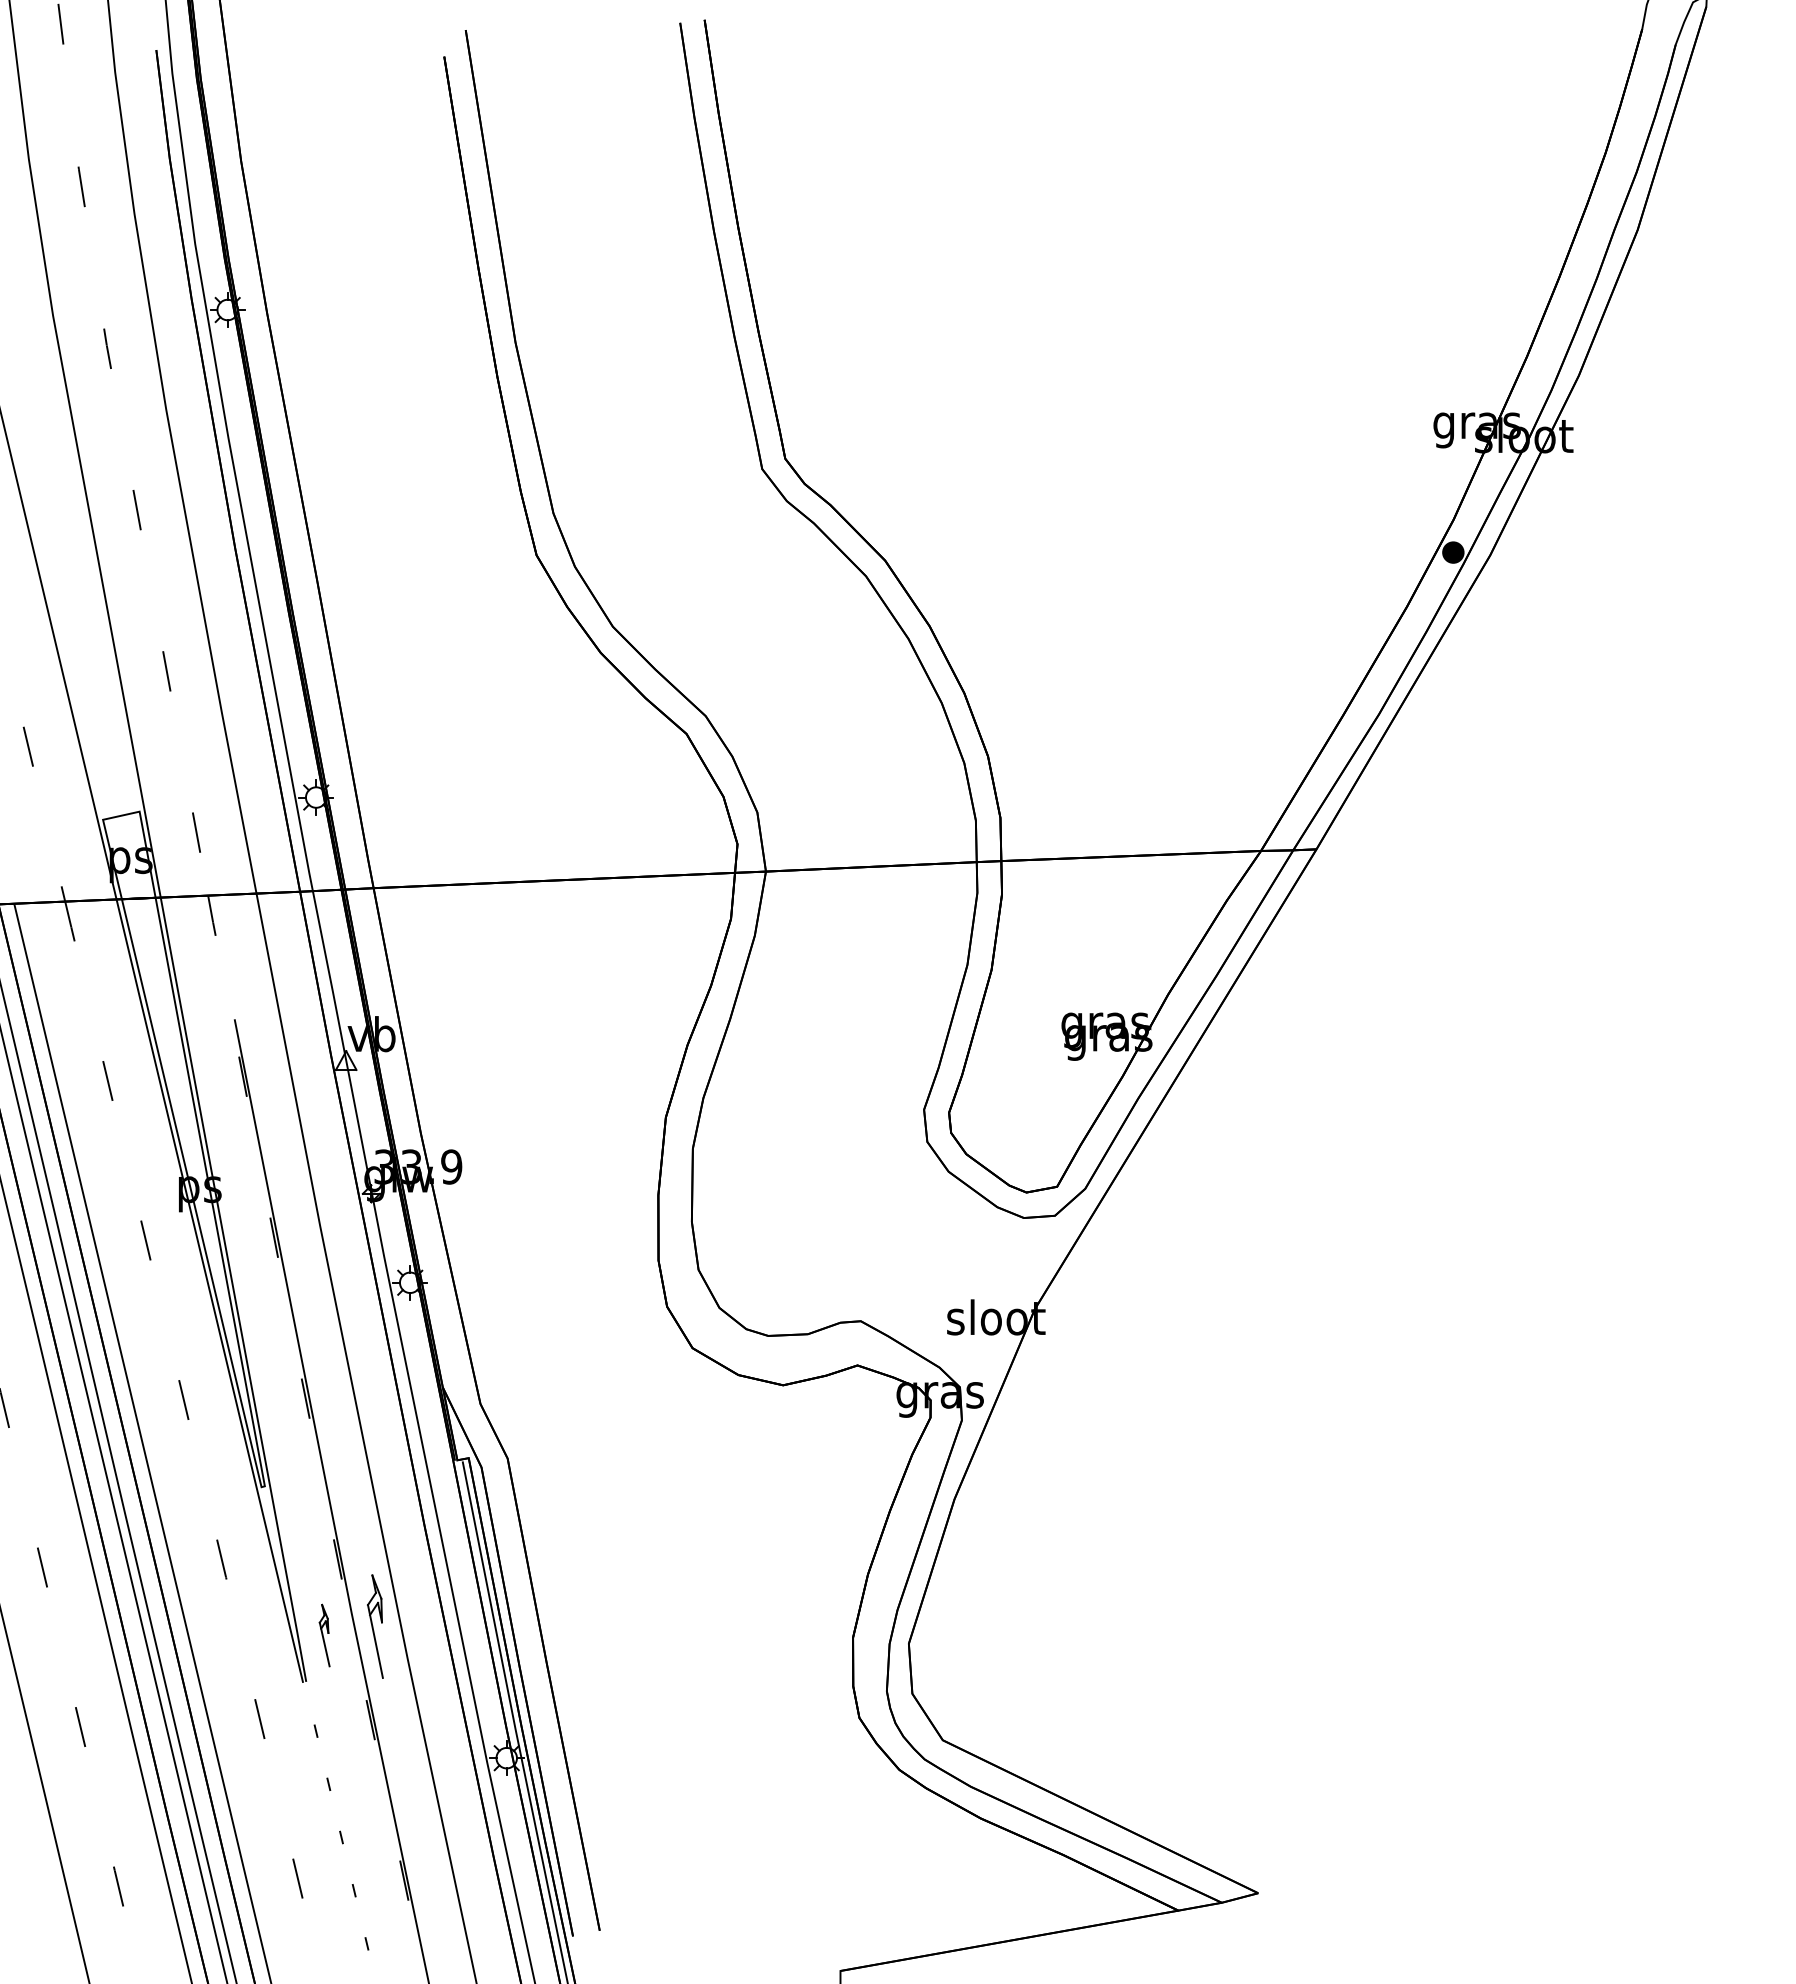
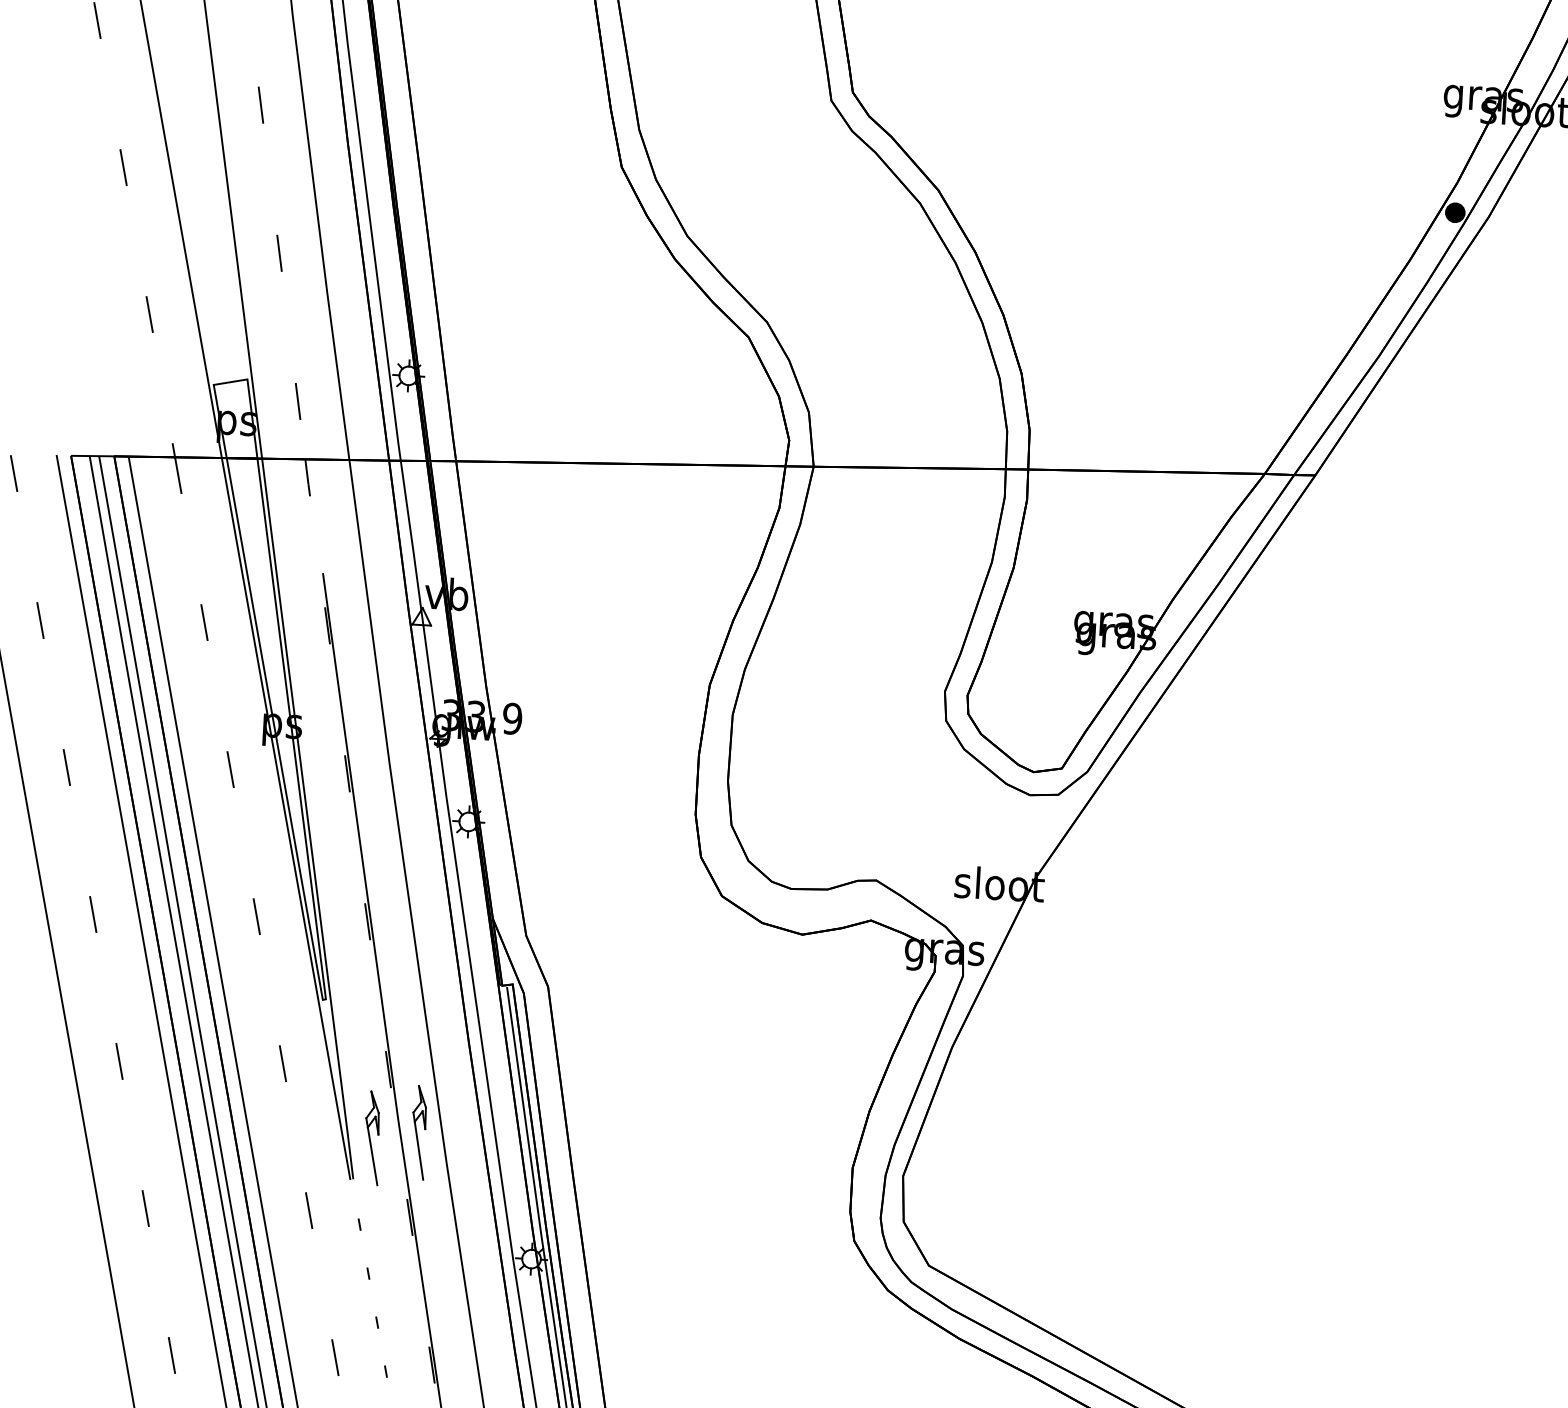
part: (324, 1635) -> (372, 1138), size x1.67

